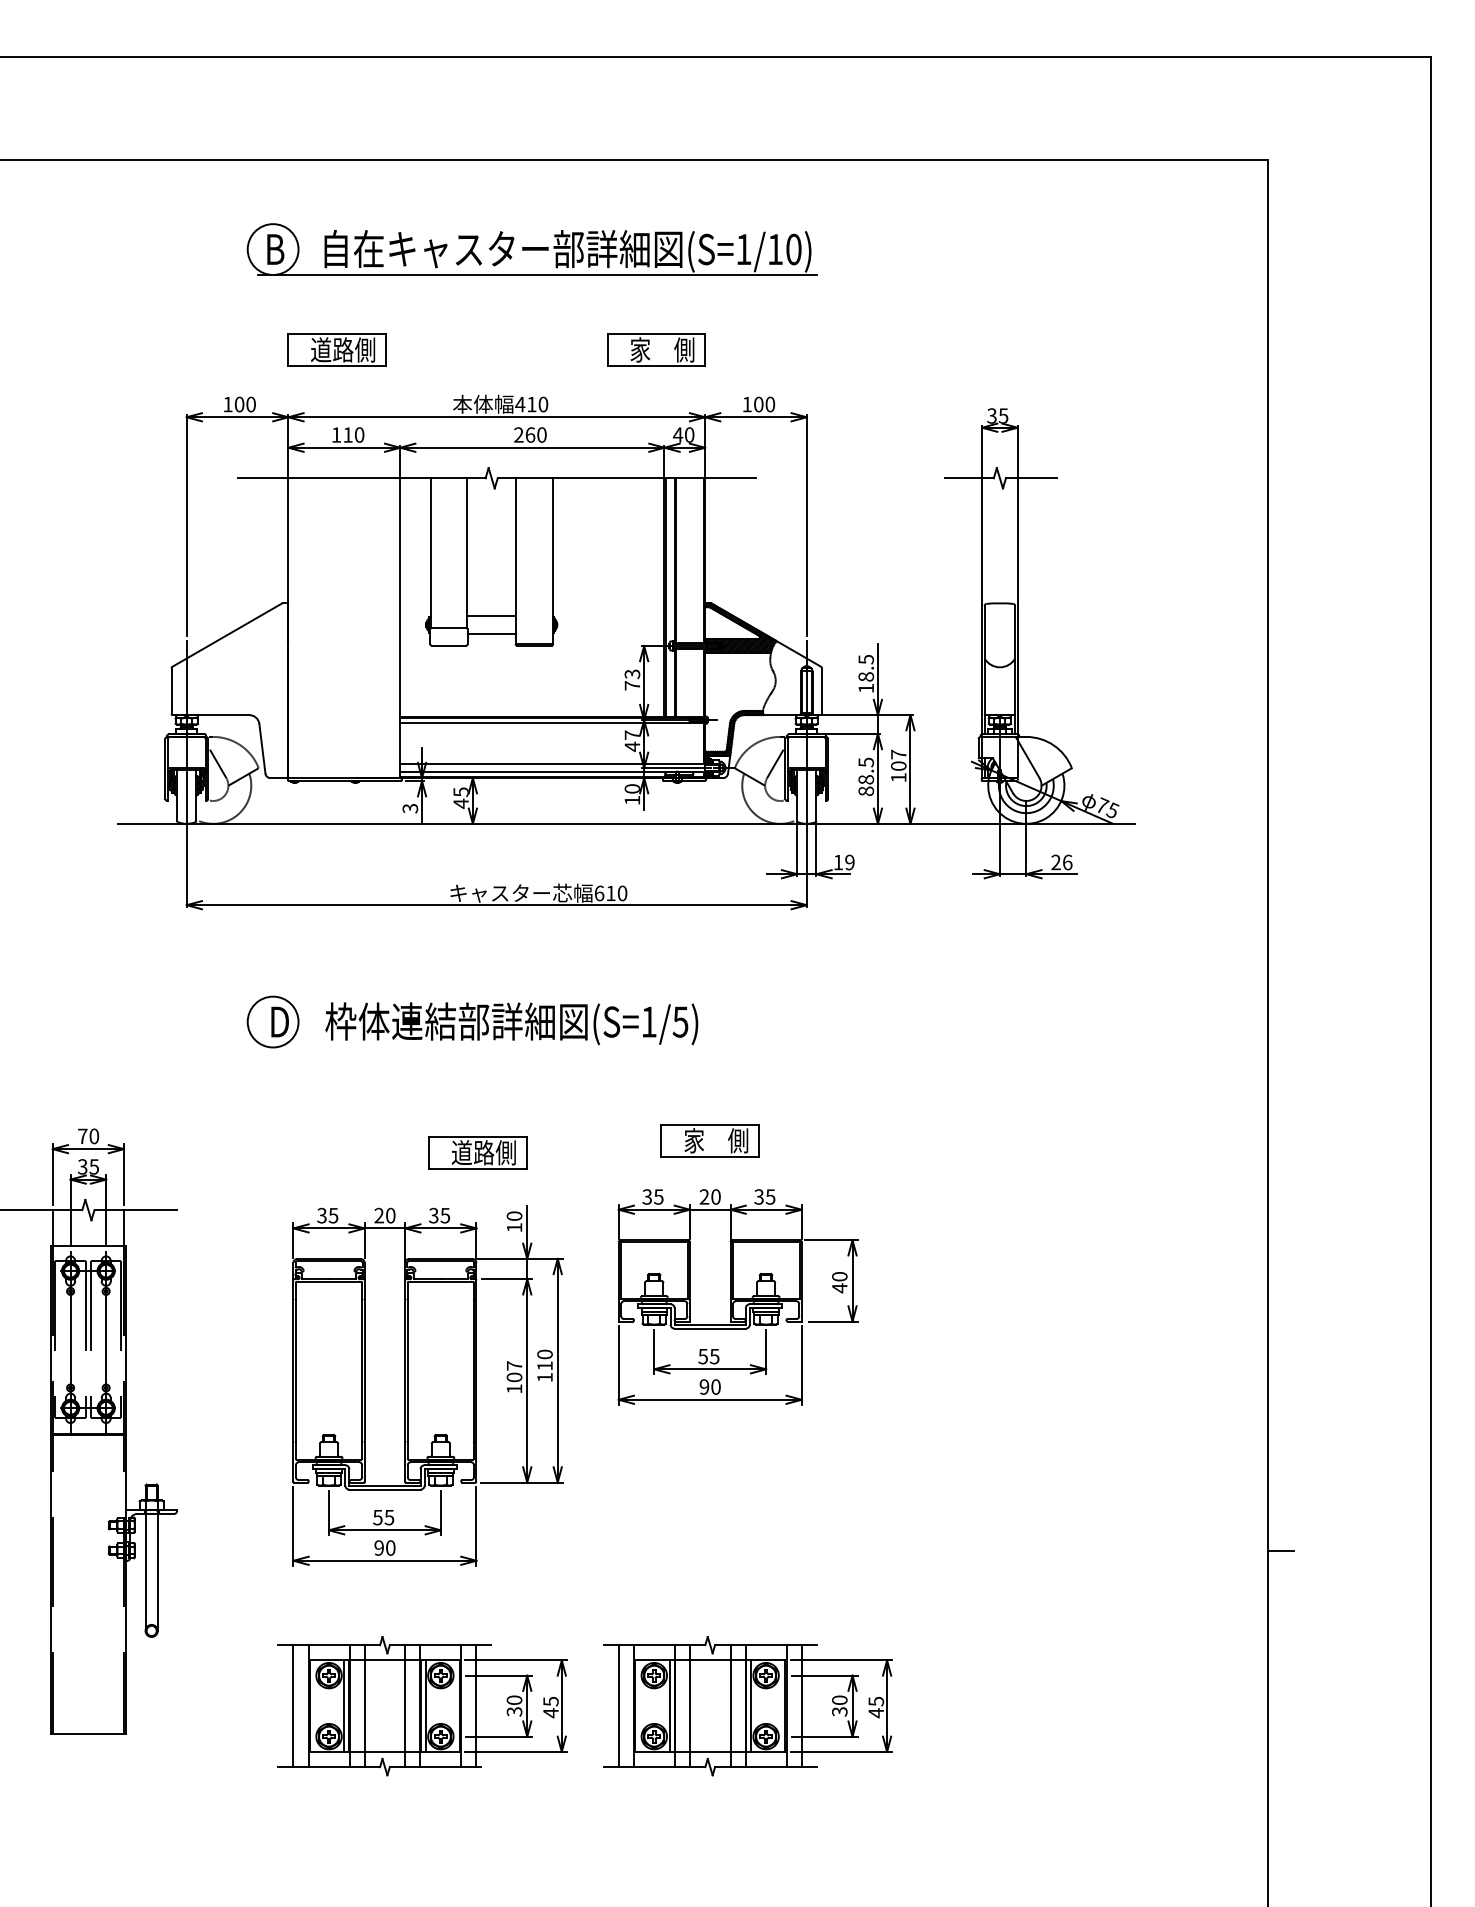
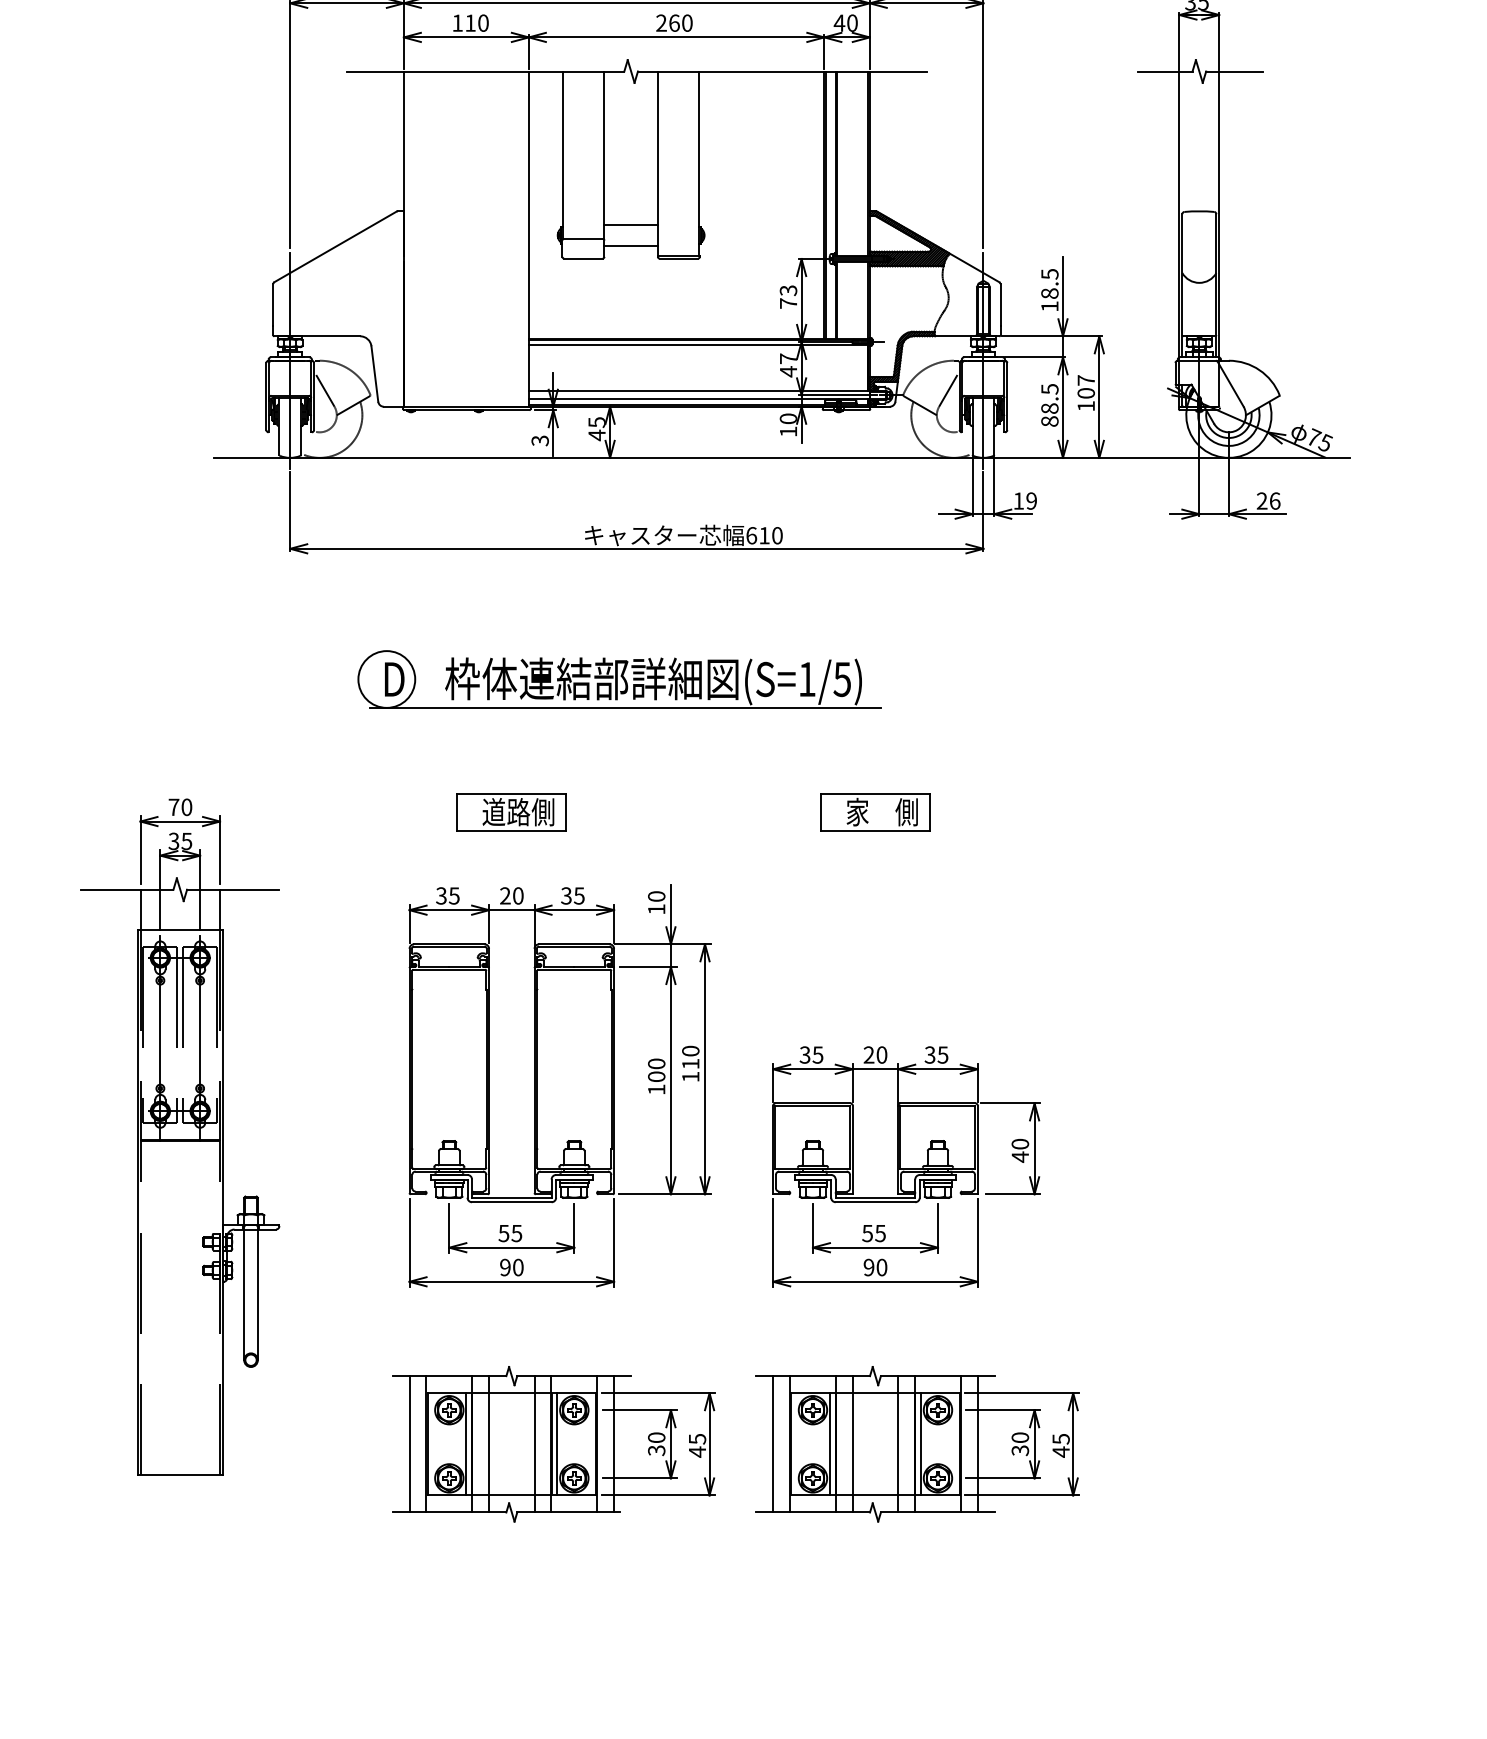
line: (486, 1047) -> (625, 707), added
part: (477, 1152) -> (511, 811), moved
part: (737, 1297) -> (905, 1167), moved
text: (514, 1365) -> (656, 1063), 107 -> 100

